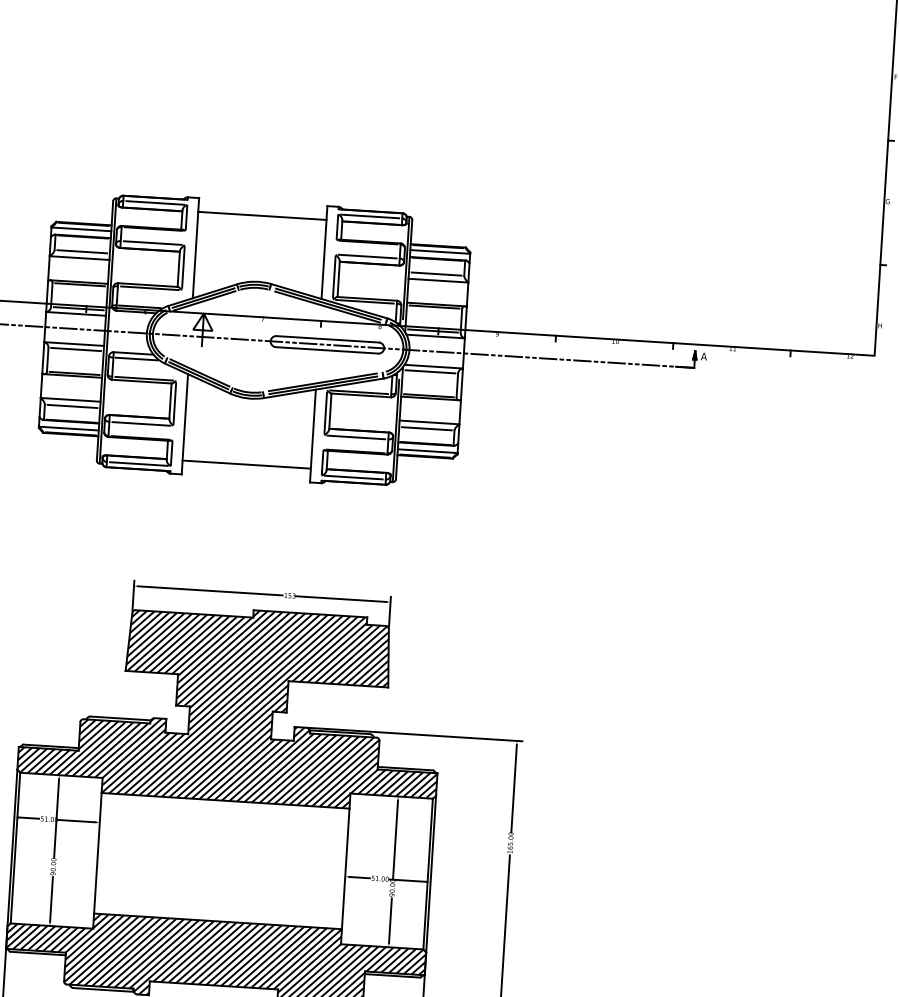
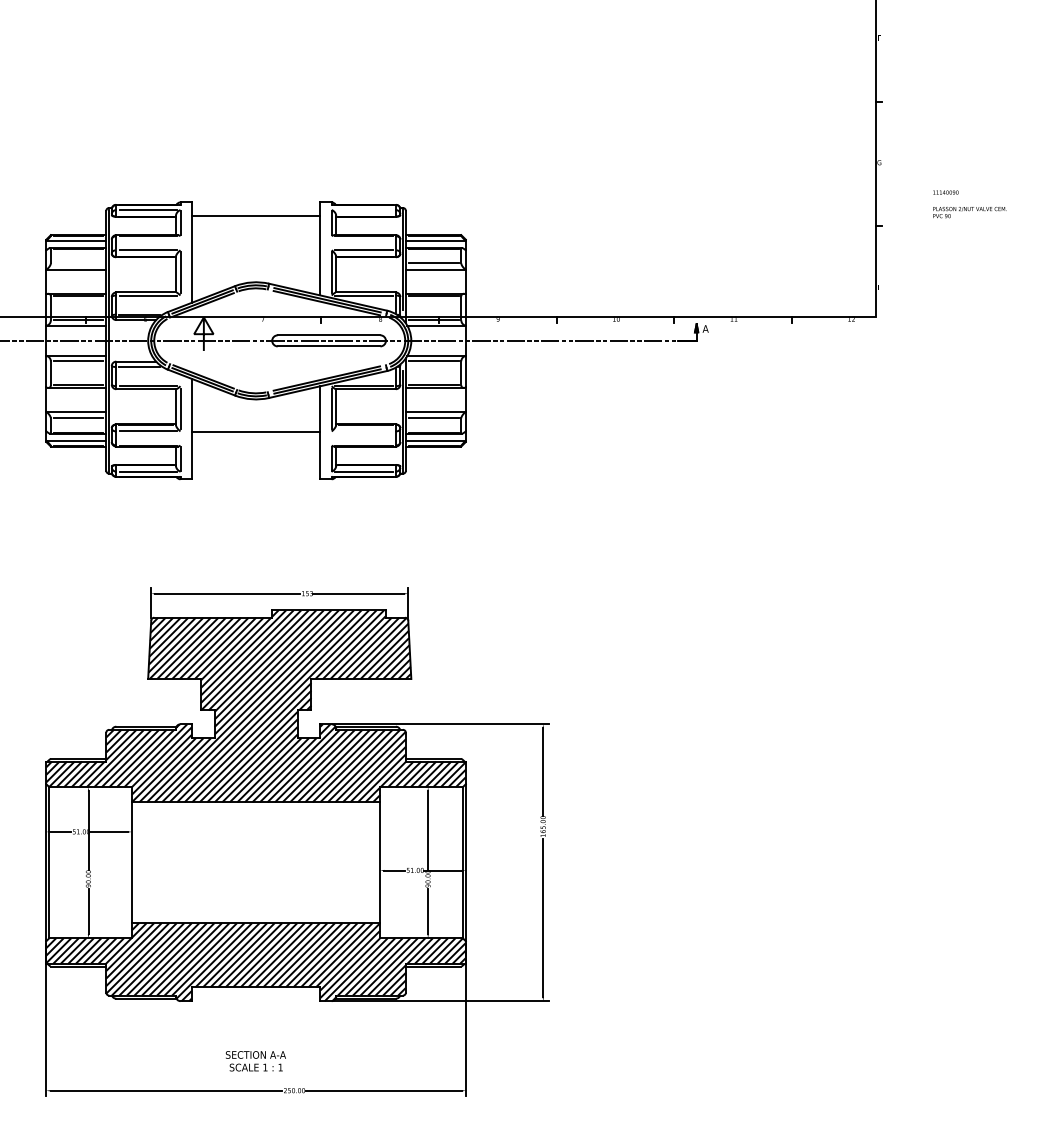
line: (369, 216) -> (363, 210), removed
line: (82, 251) -> (78, 263), removed
line: (356, 437) -> (363, 431), removed
line: (246, 464) -> (255, 432), moved

